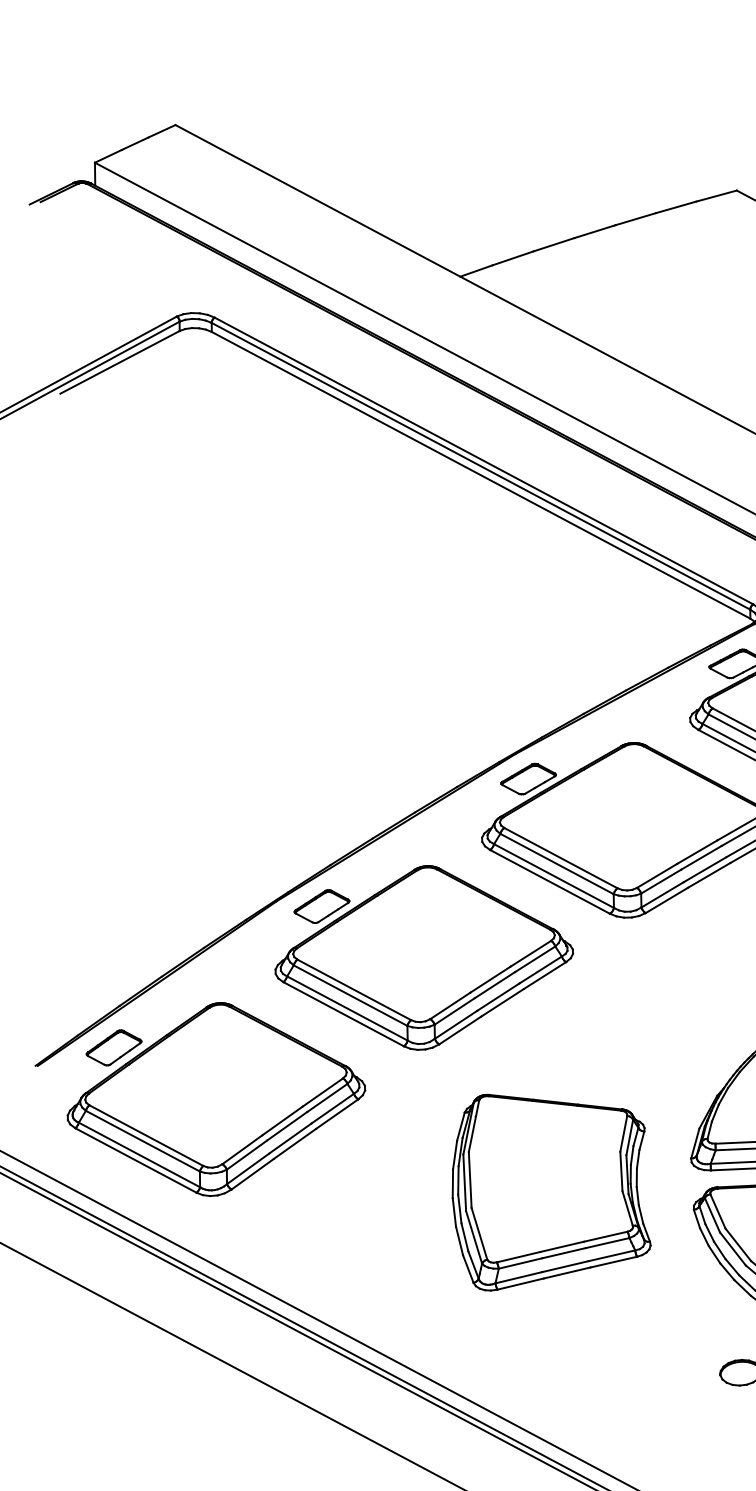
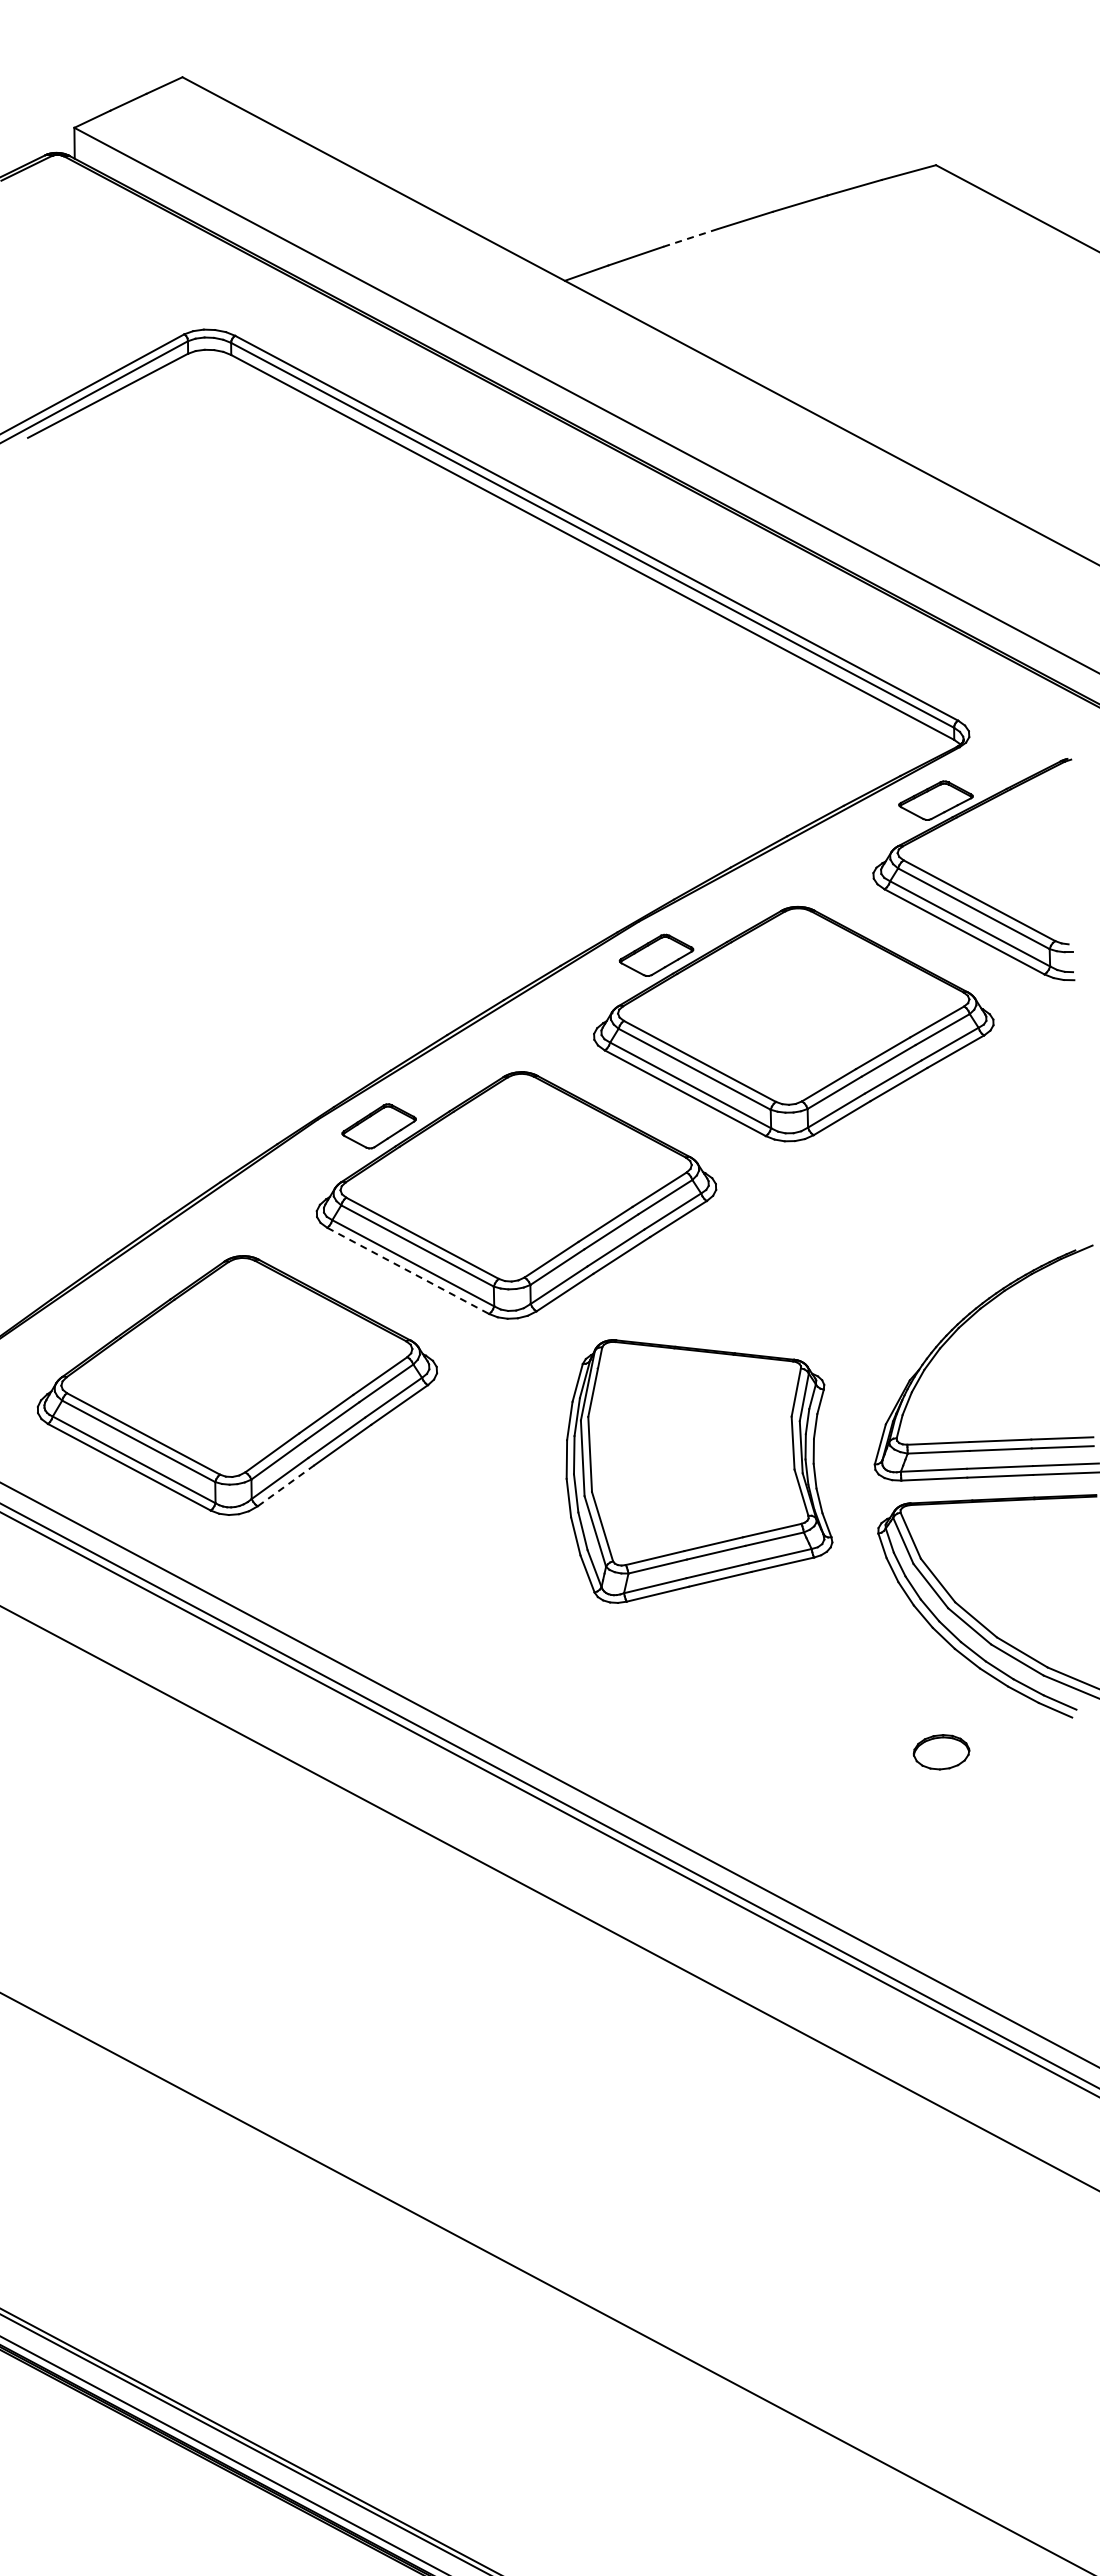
line: (553, 244) -> (690, 237), solid -> dashed
line: (343, 1013) -> (408, 1270), solid -> dashed
part: (113, 1047) -> (99, 1315), removed
line: (252, 1174) -> (286, 1485), solid -> dashed
part: (551, 1192) -> (699, 1471), moved

